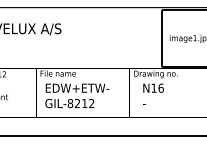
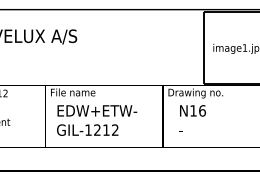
text: (70, 103) -> (88, 129), GIL-8212 -> GIL-1212

